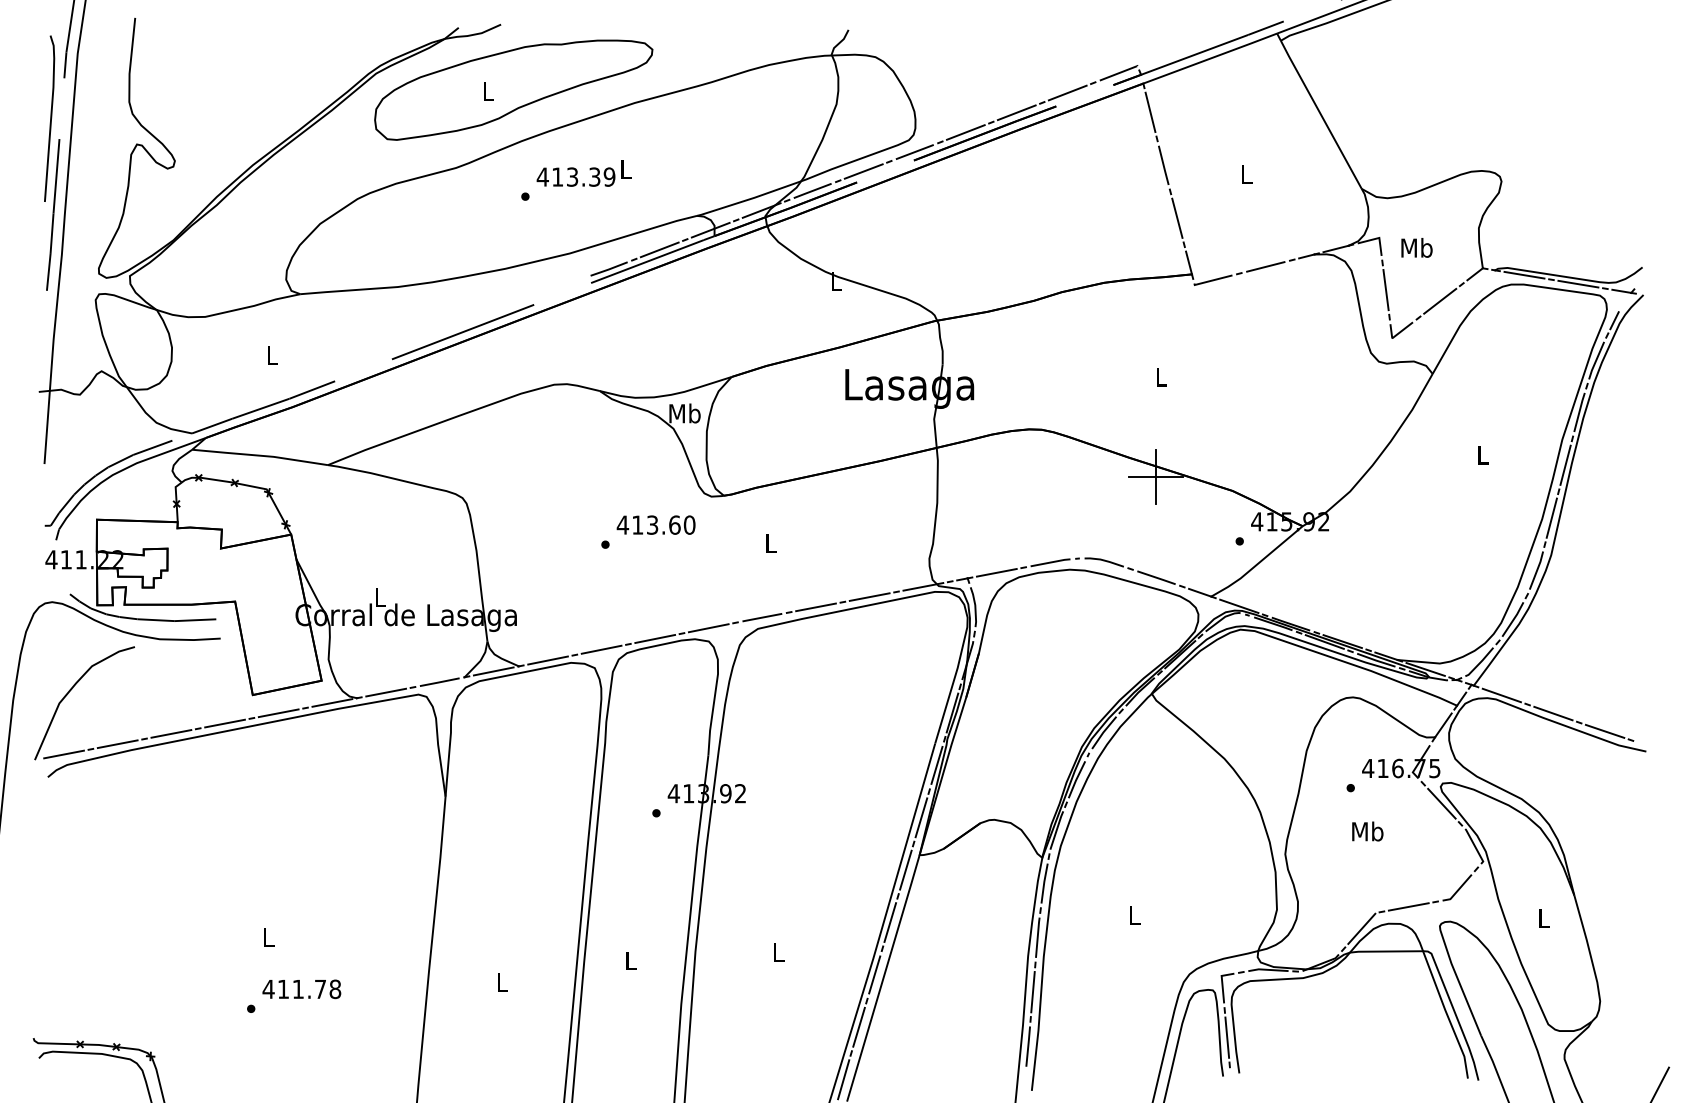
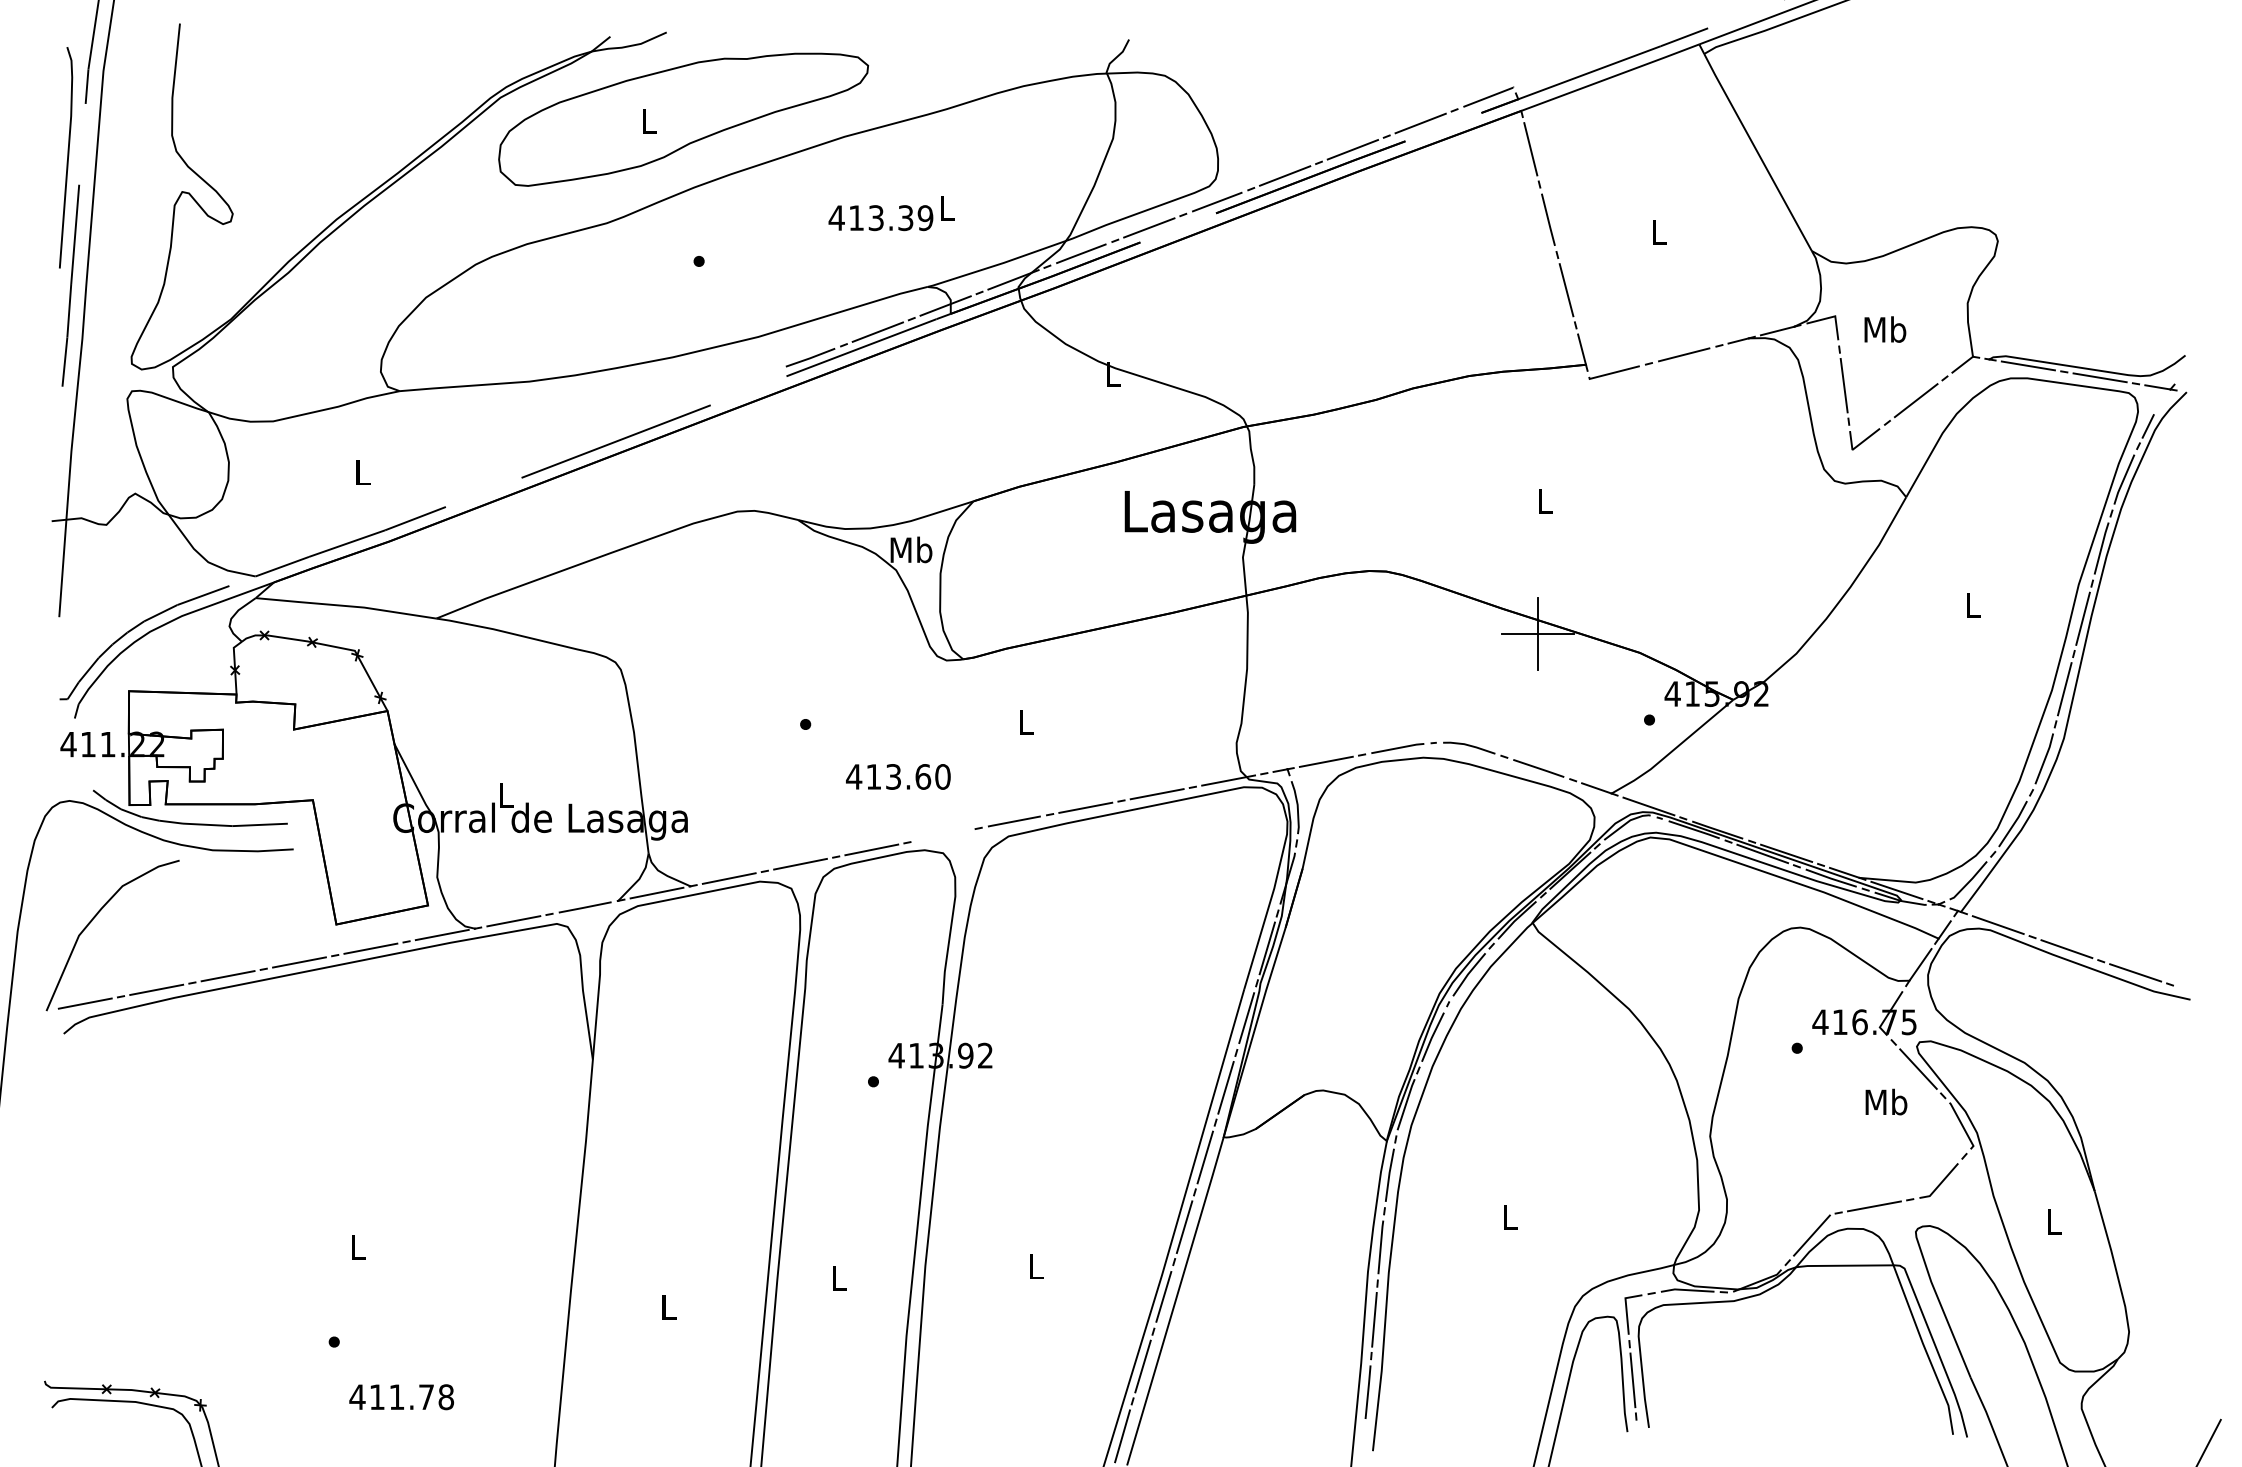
text: (583, 173) -> (890, 213), moved
text: (655, 524) -> (897, 776), moved
line: (708, 628) -> (942, 835), removed
text: (1367, 831) -> (1886, 1102), moved
text: (301, 989) -> (401, 1397), moved

